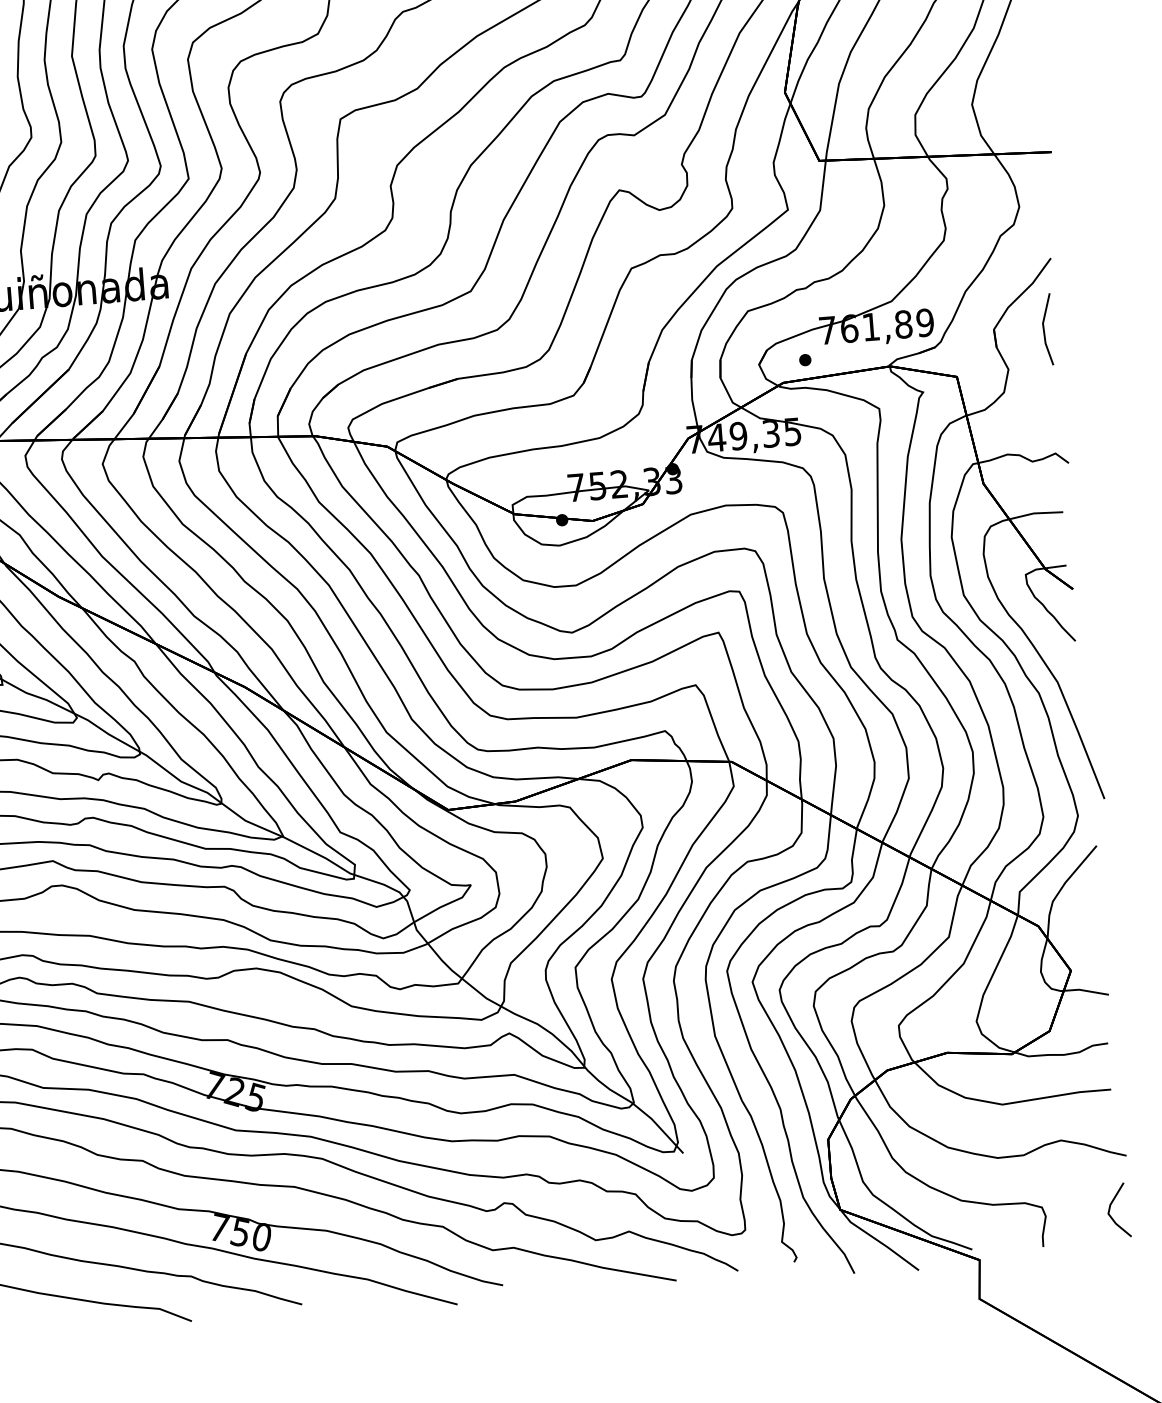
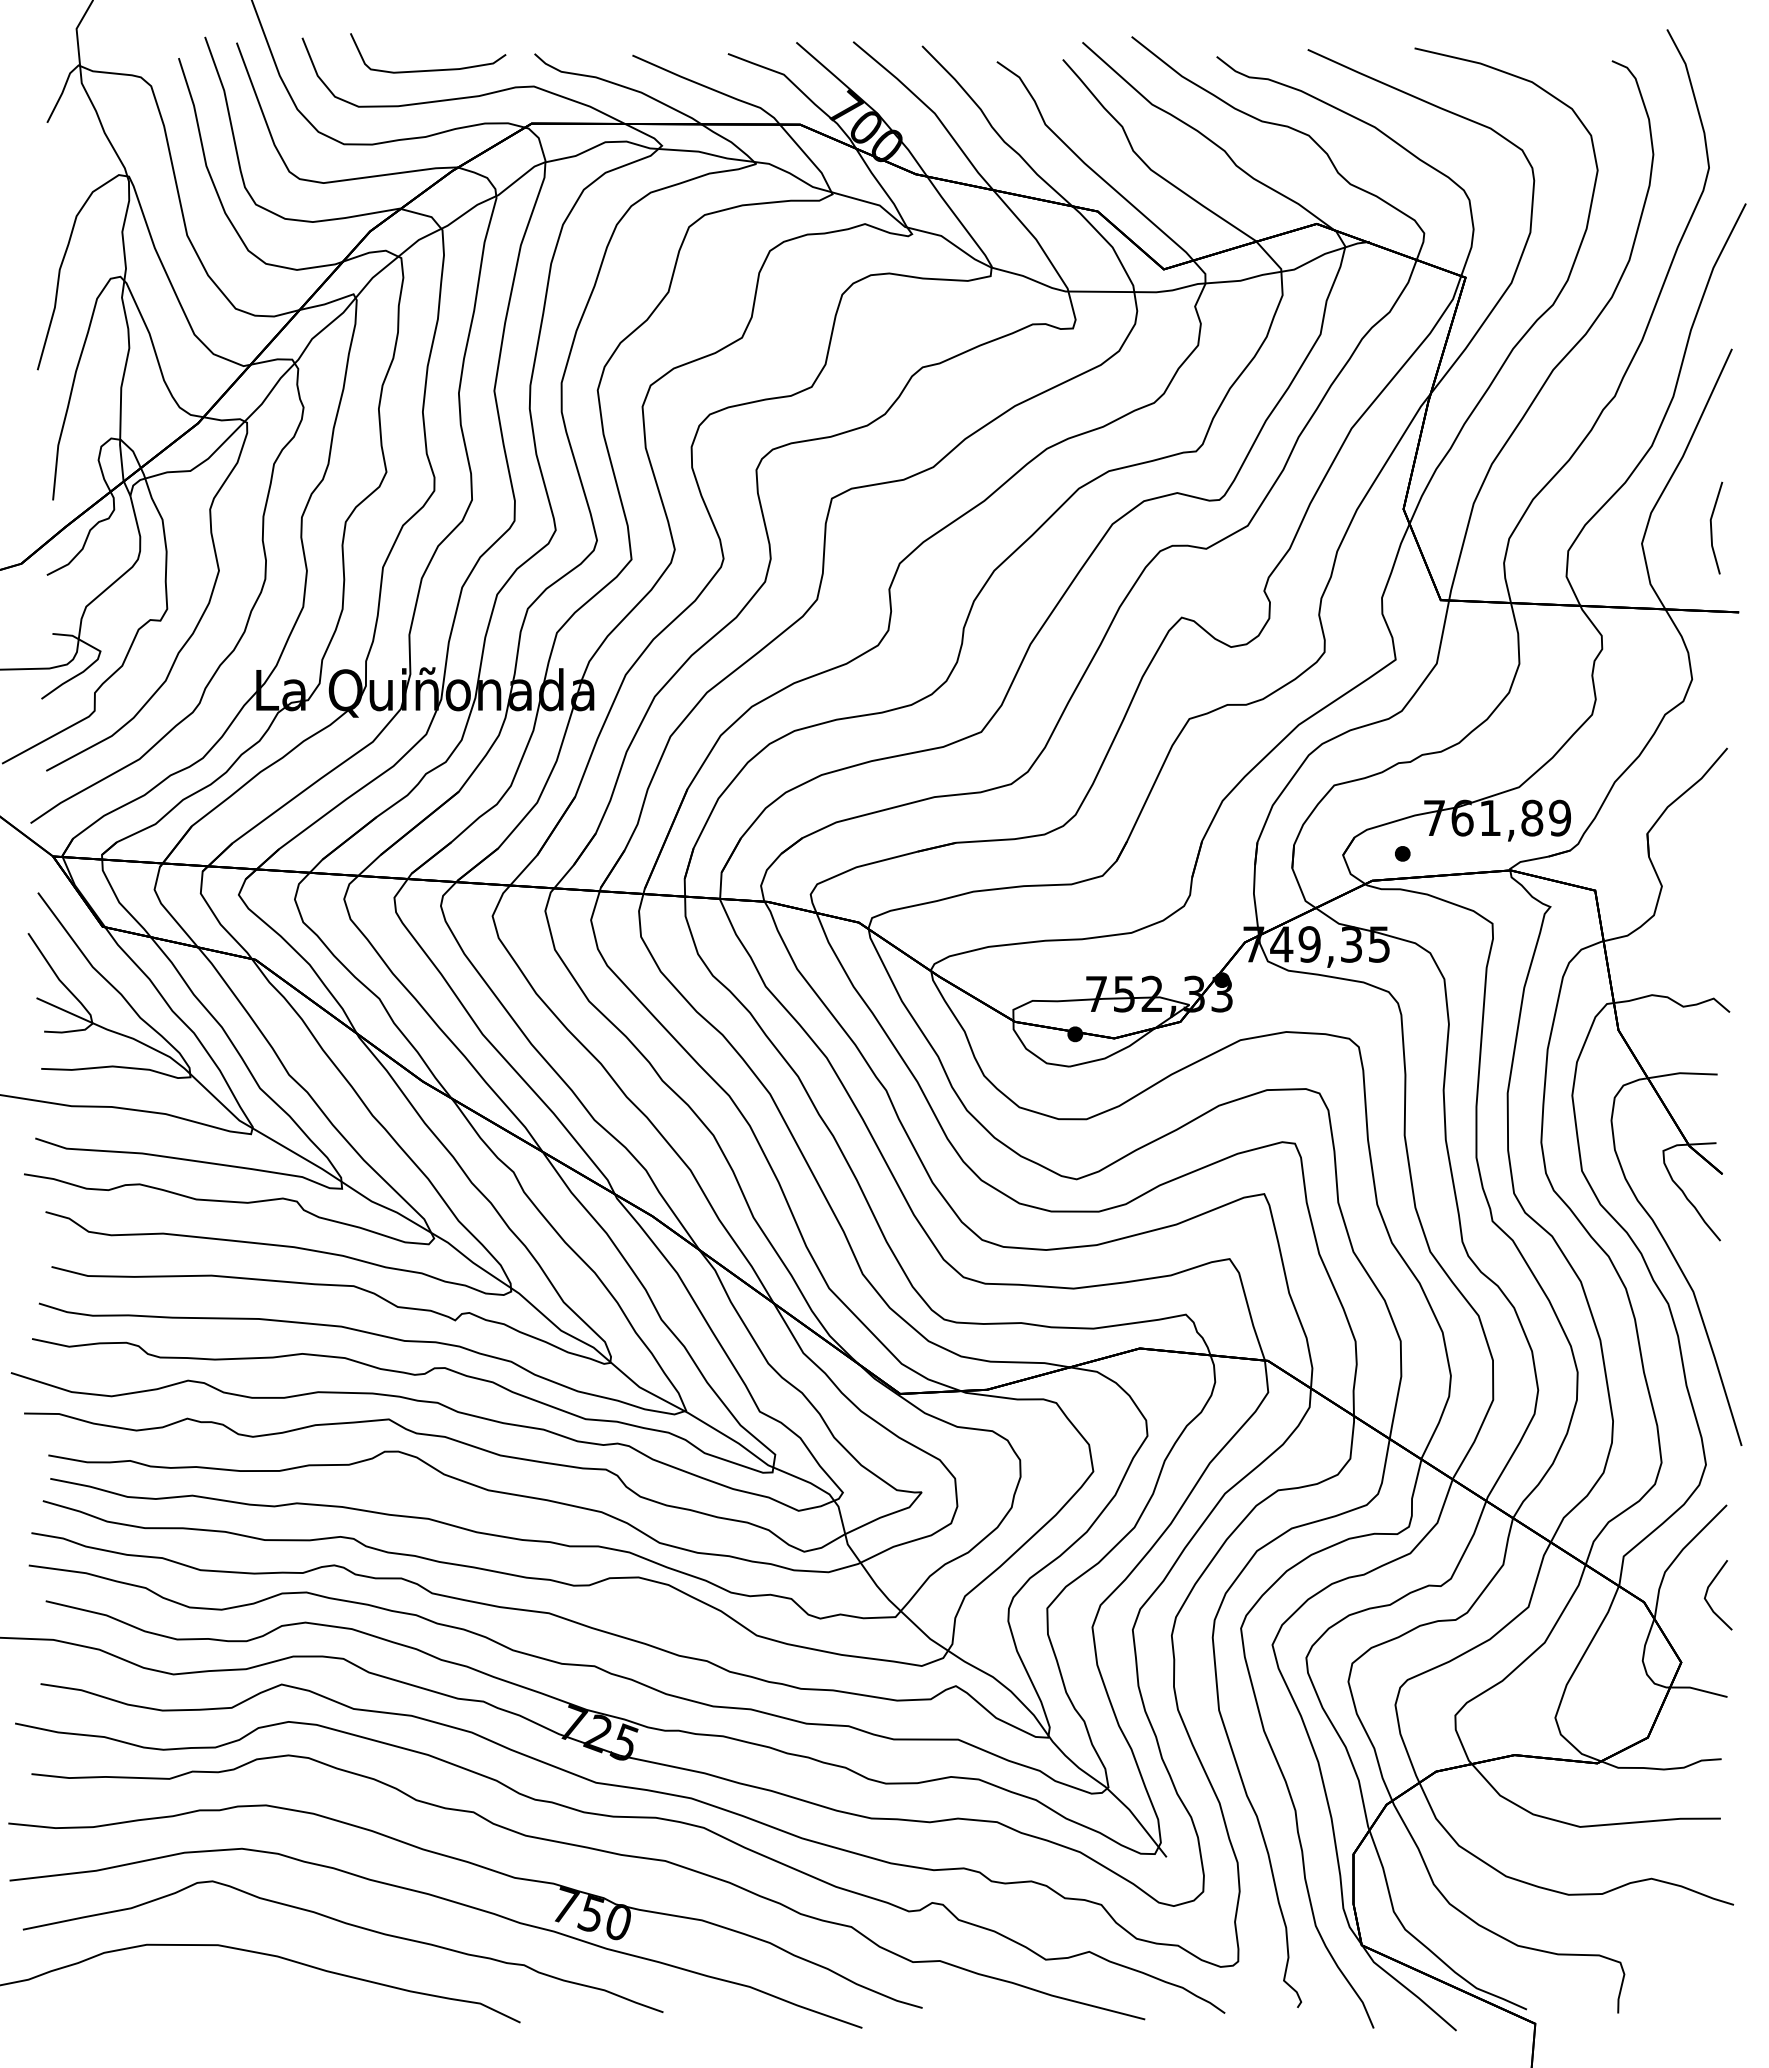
line: (1044, 330) -> (1712, 528), moved
line: (1110, 1209) -> (1707, 1593), moved

